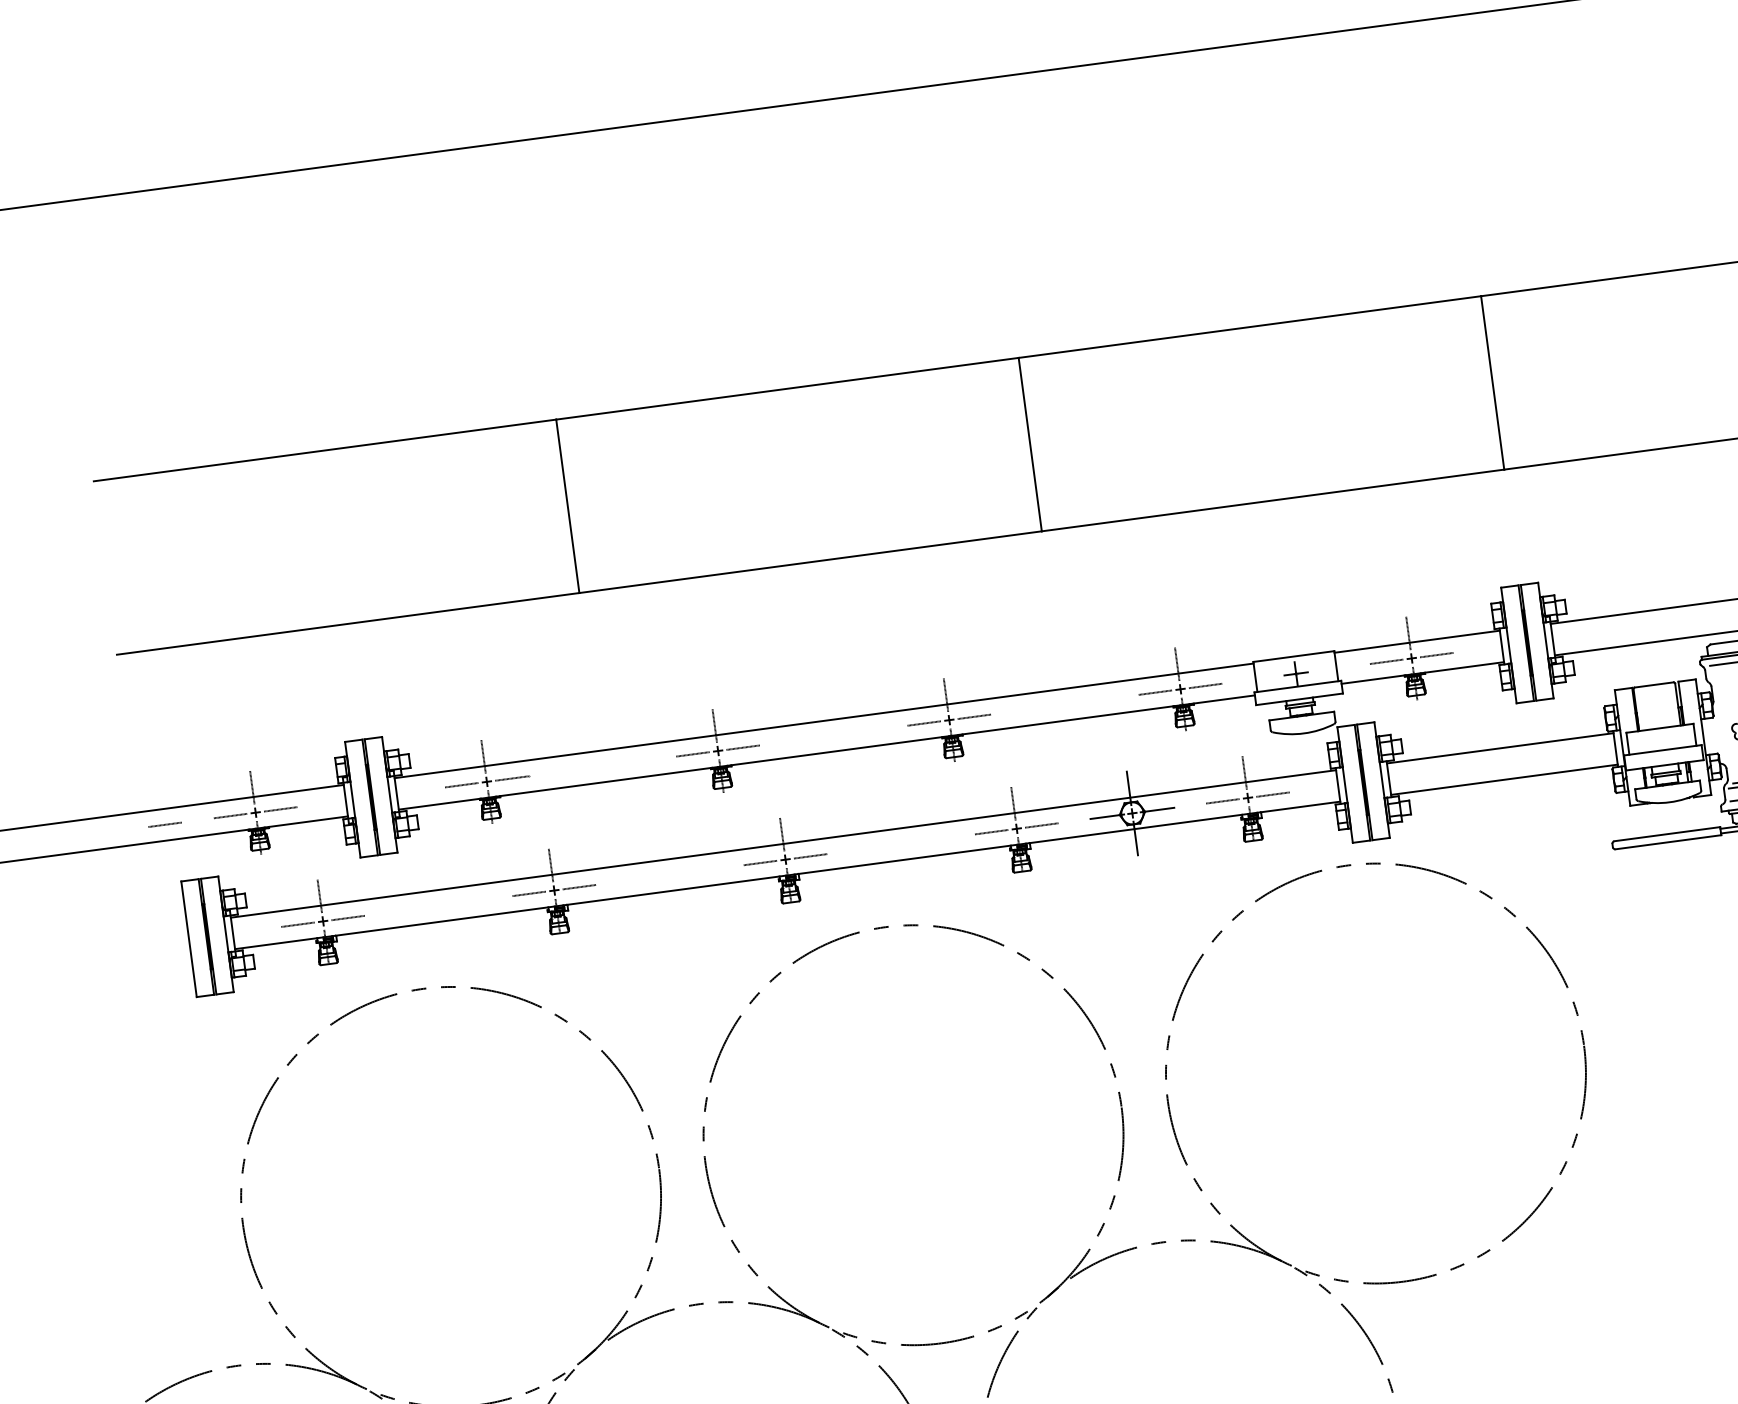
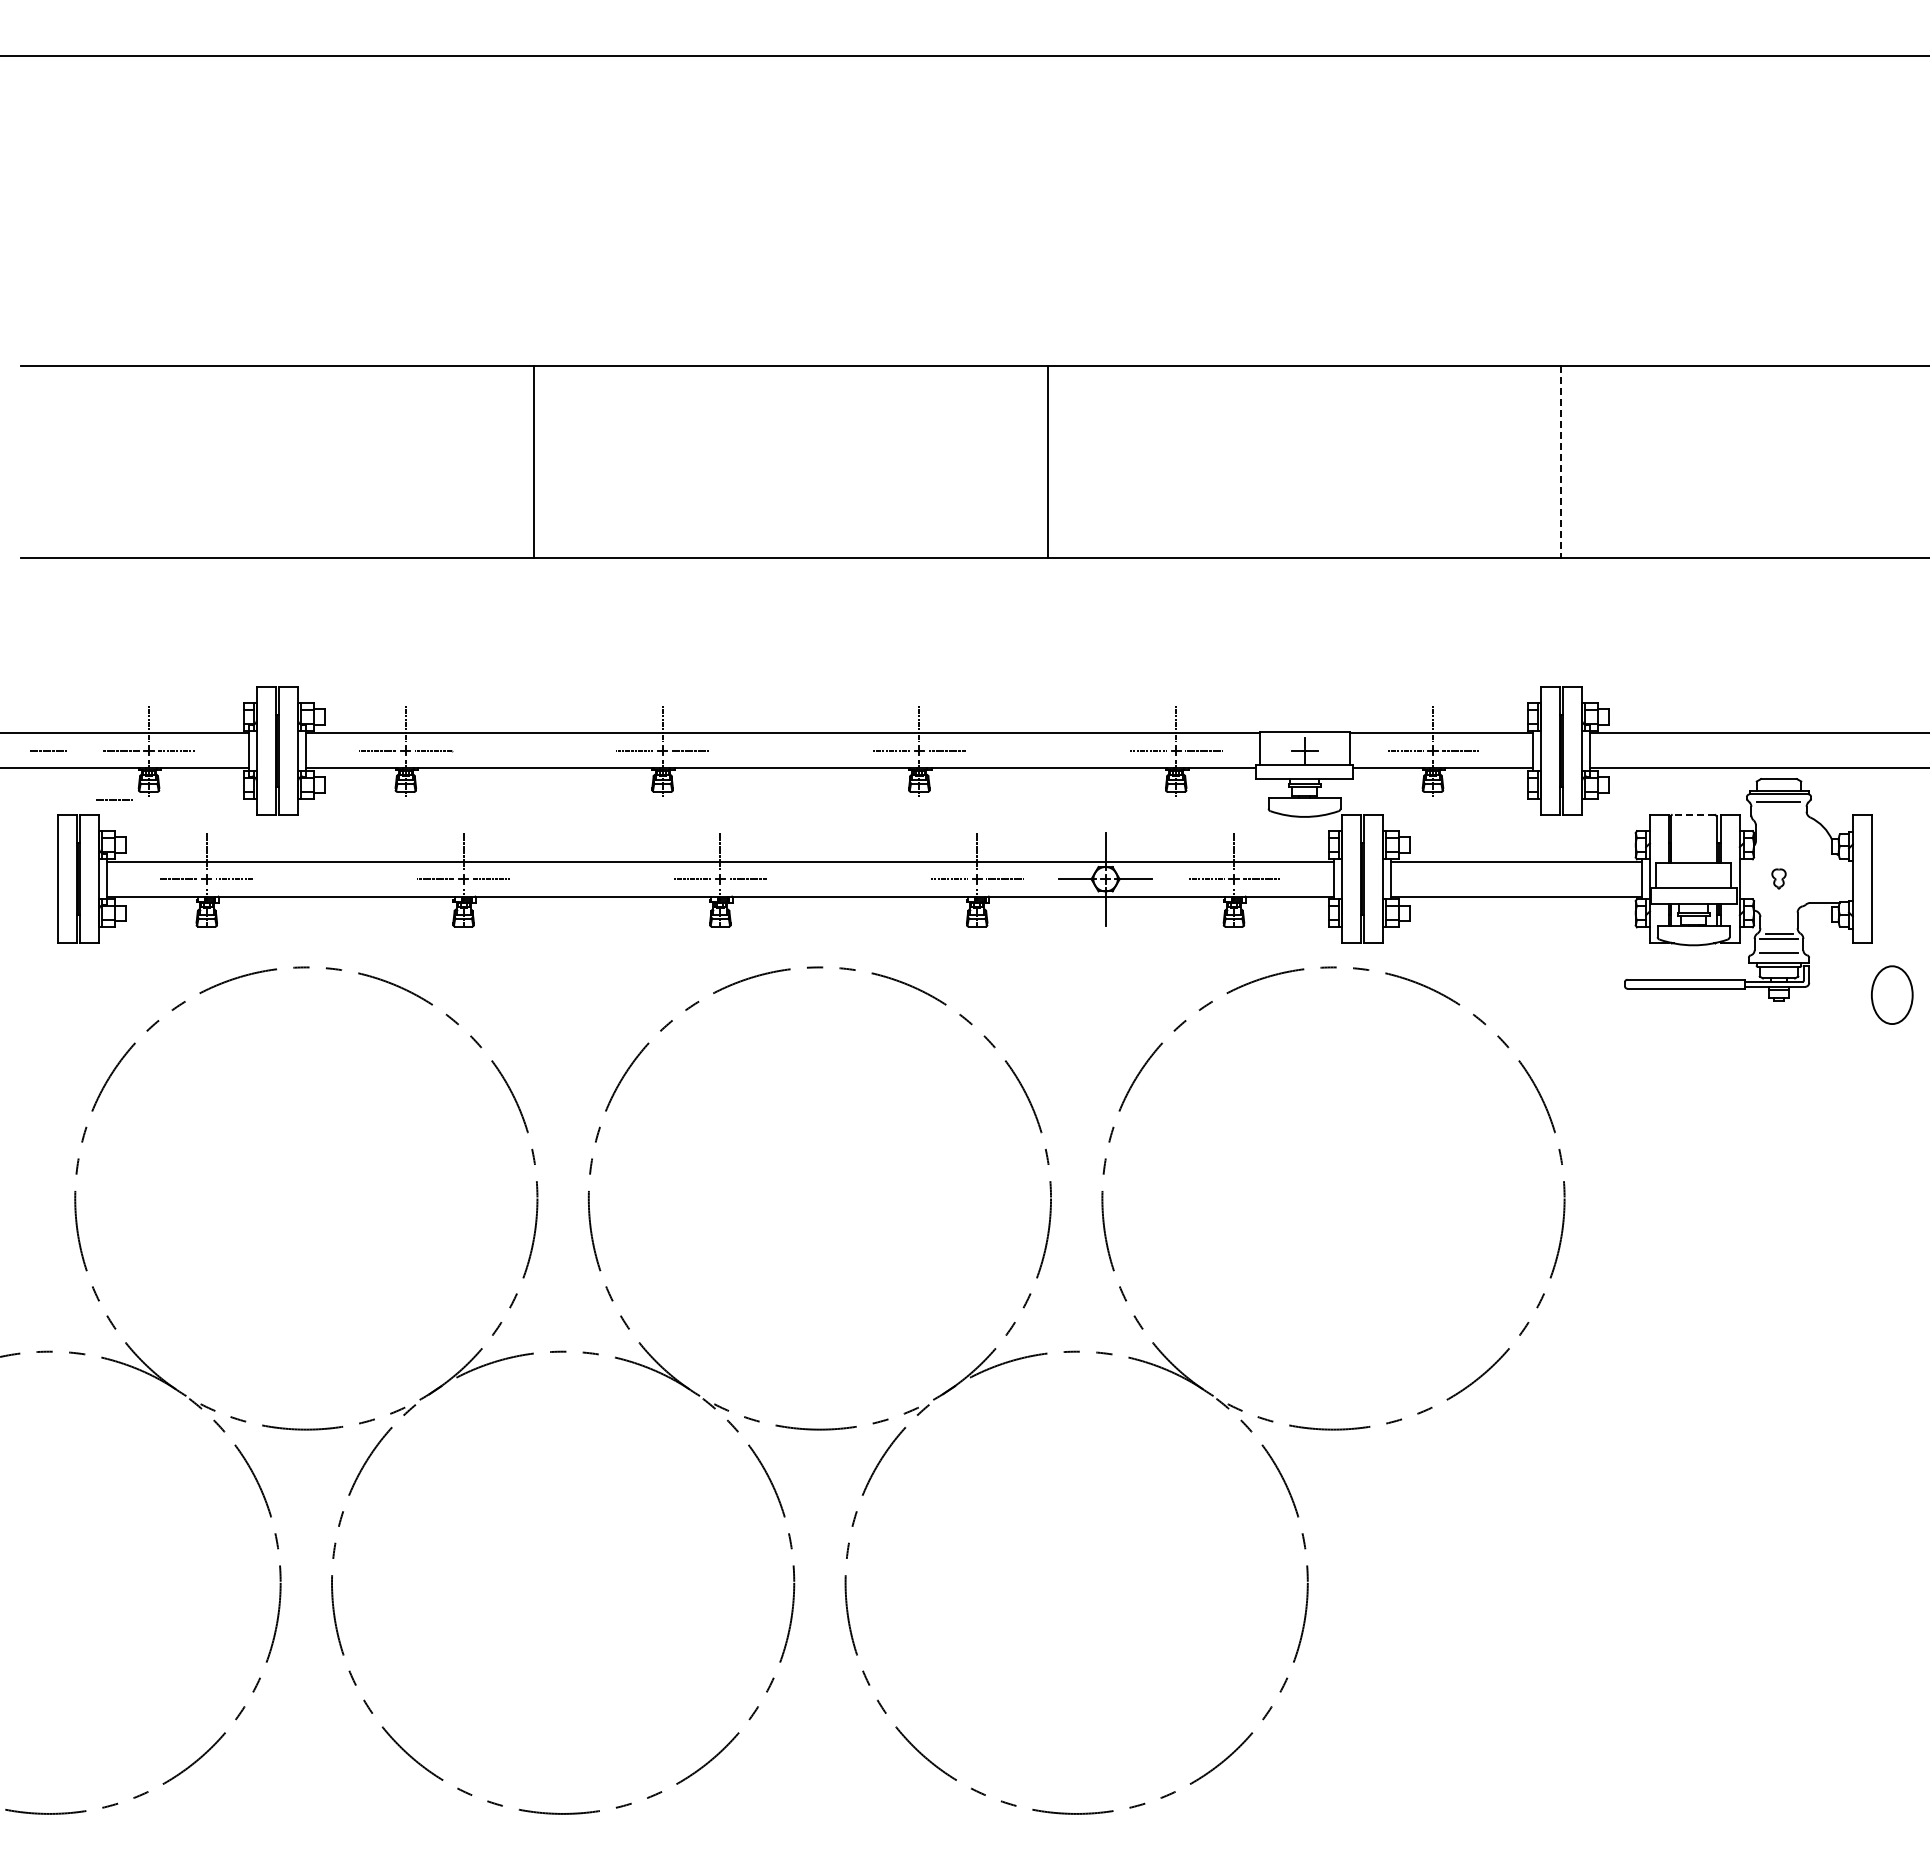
line: (1492, 383) -> (1561, 462), solid -> dashed
line: (1654, 685) -> (1693, 815), solid -> dashed
line: (230, 860) -> (114, 799), added

